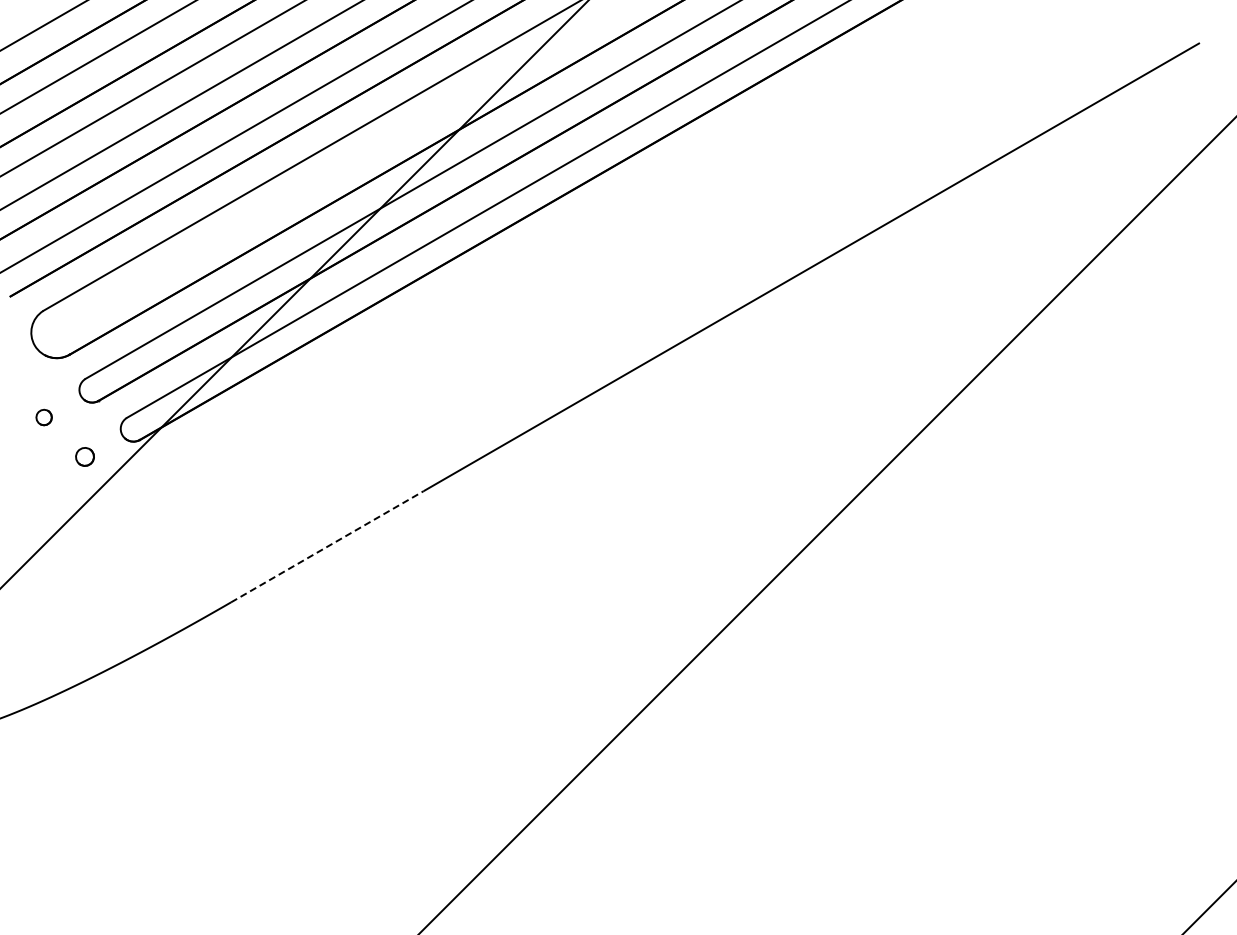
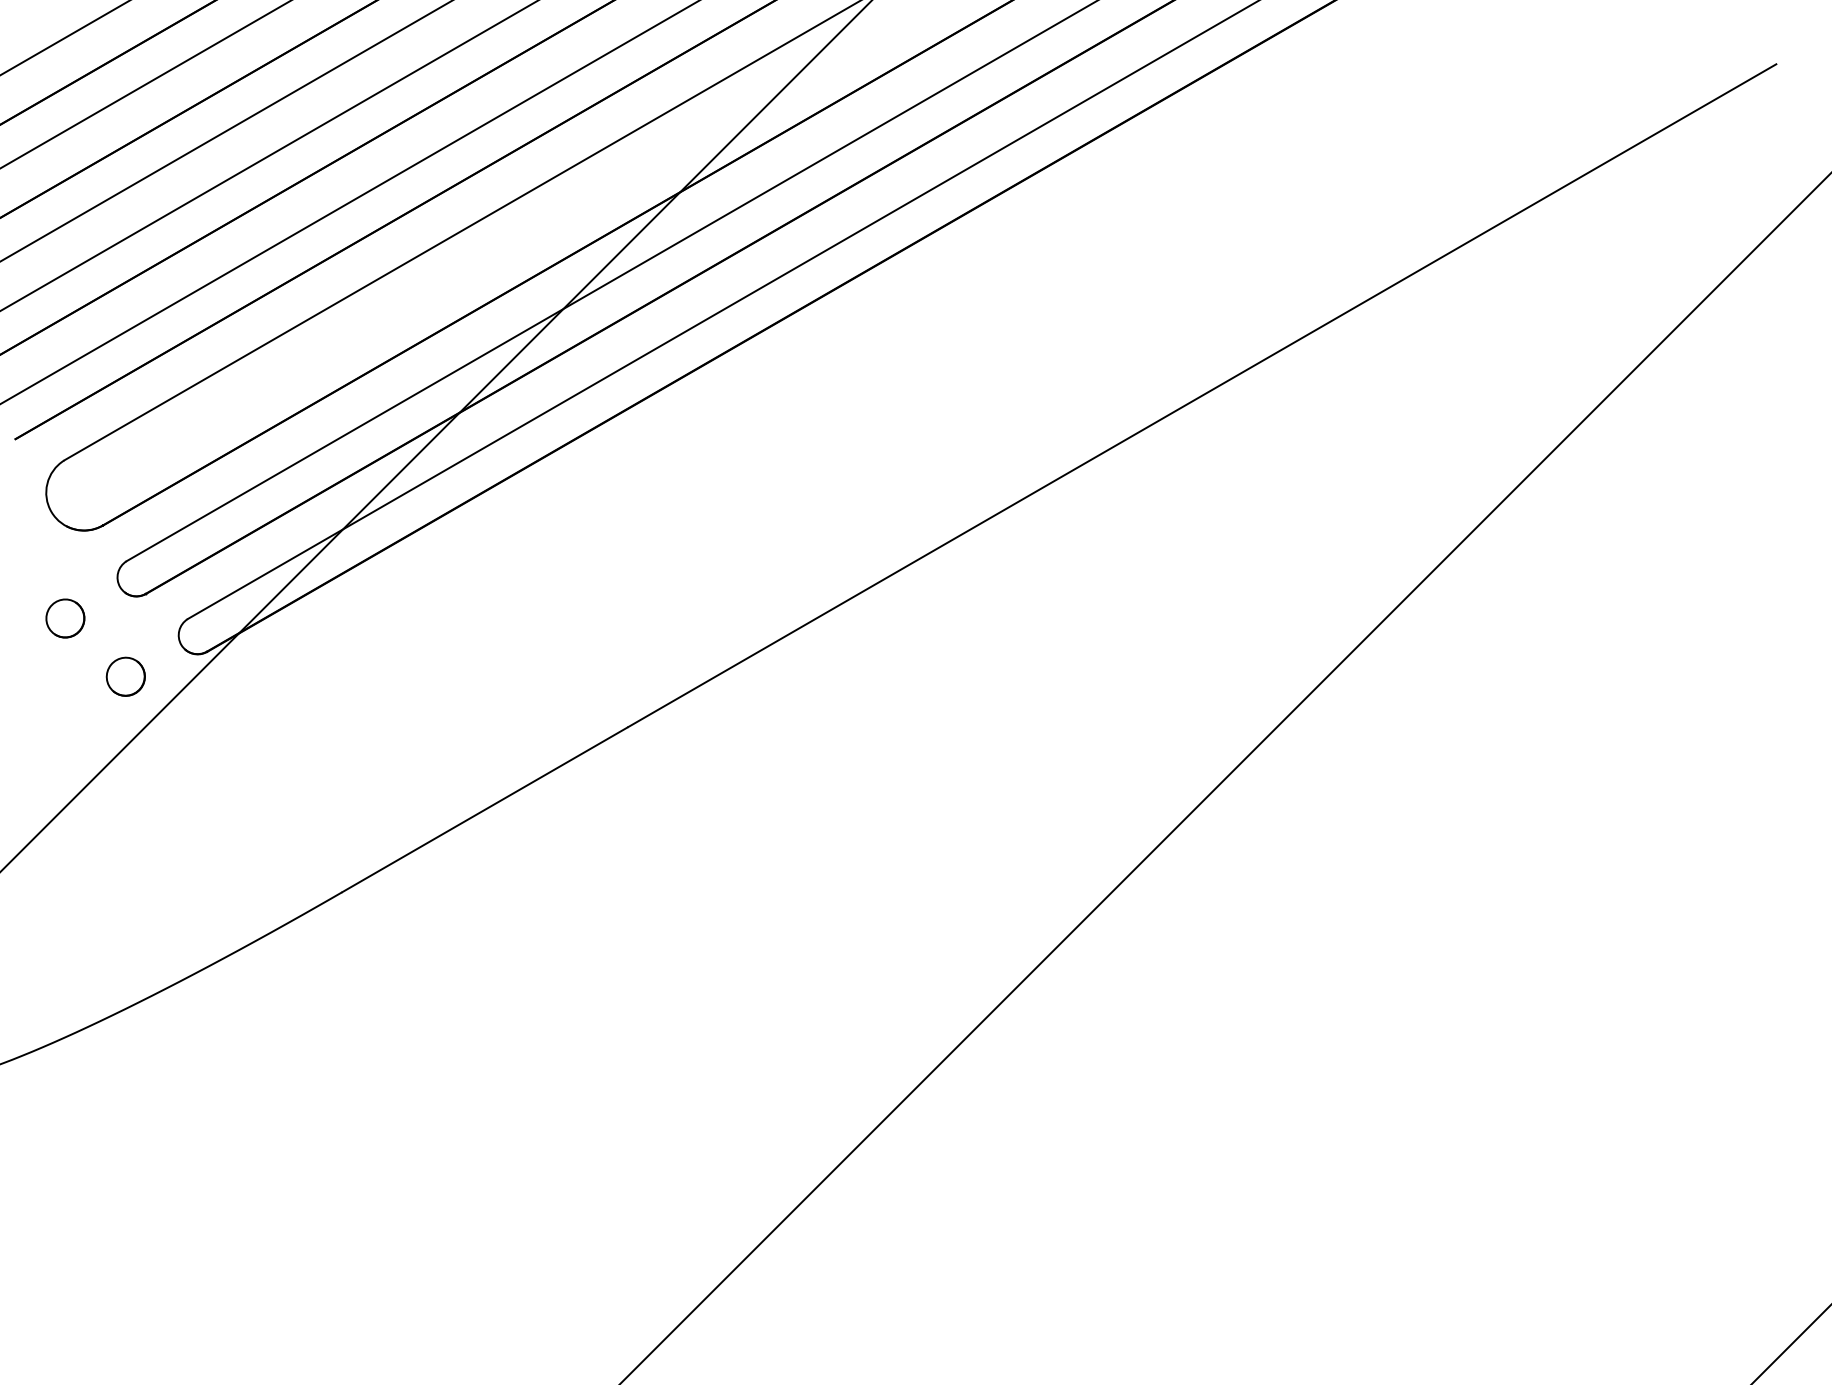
part: (43, 417) -> (64, 618), size x1.67
part: (84, 456) -> (125, 676), size x1.43
line: (327, 546) -> (484, 809), dashed -> solid

